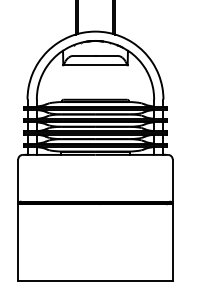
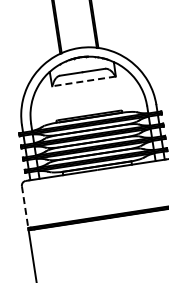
line: (95, 65) -> (84, 81), solid -> dashed
line: (18, 181) -> (25, 207), solid -> dashed

